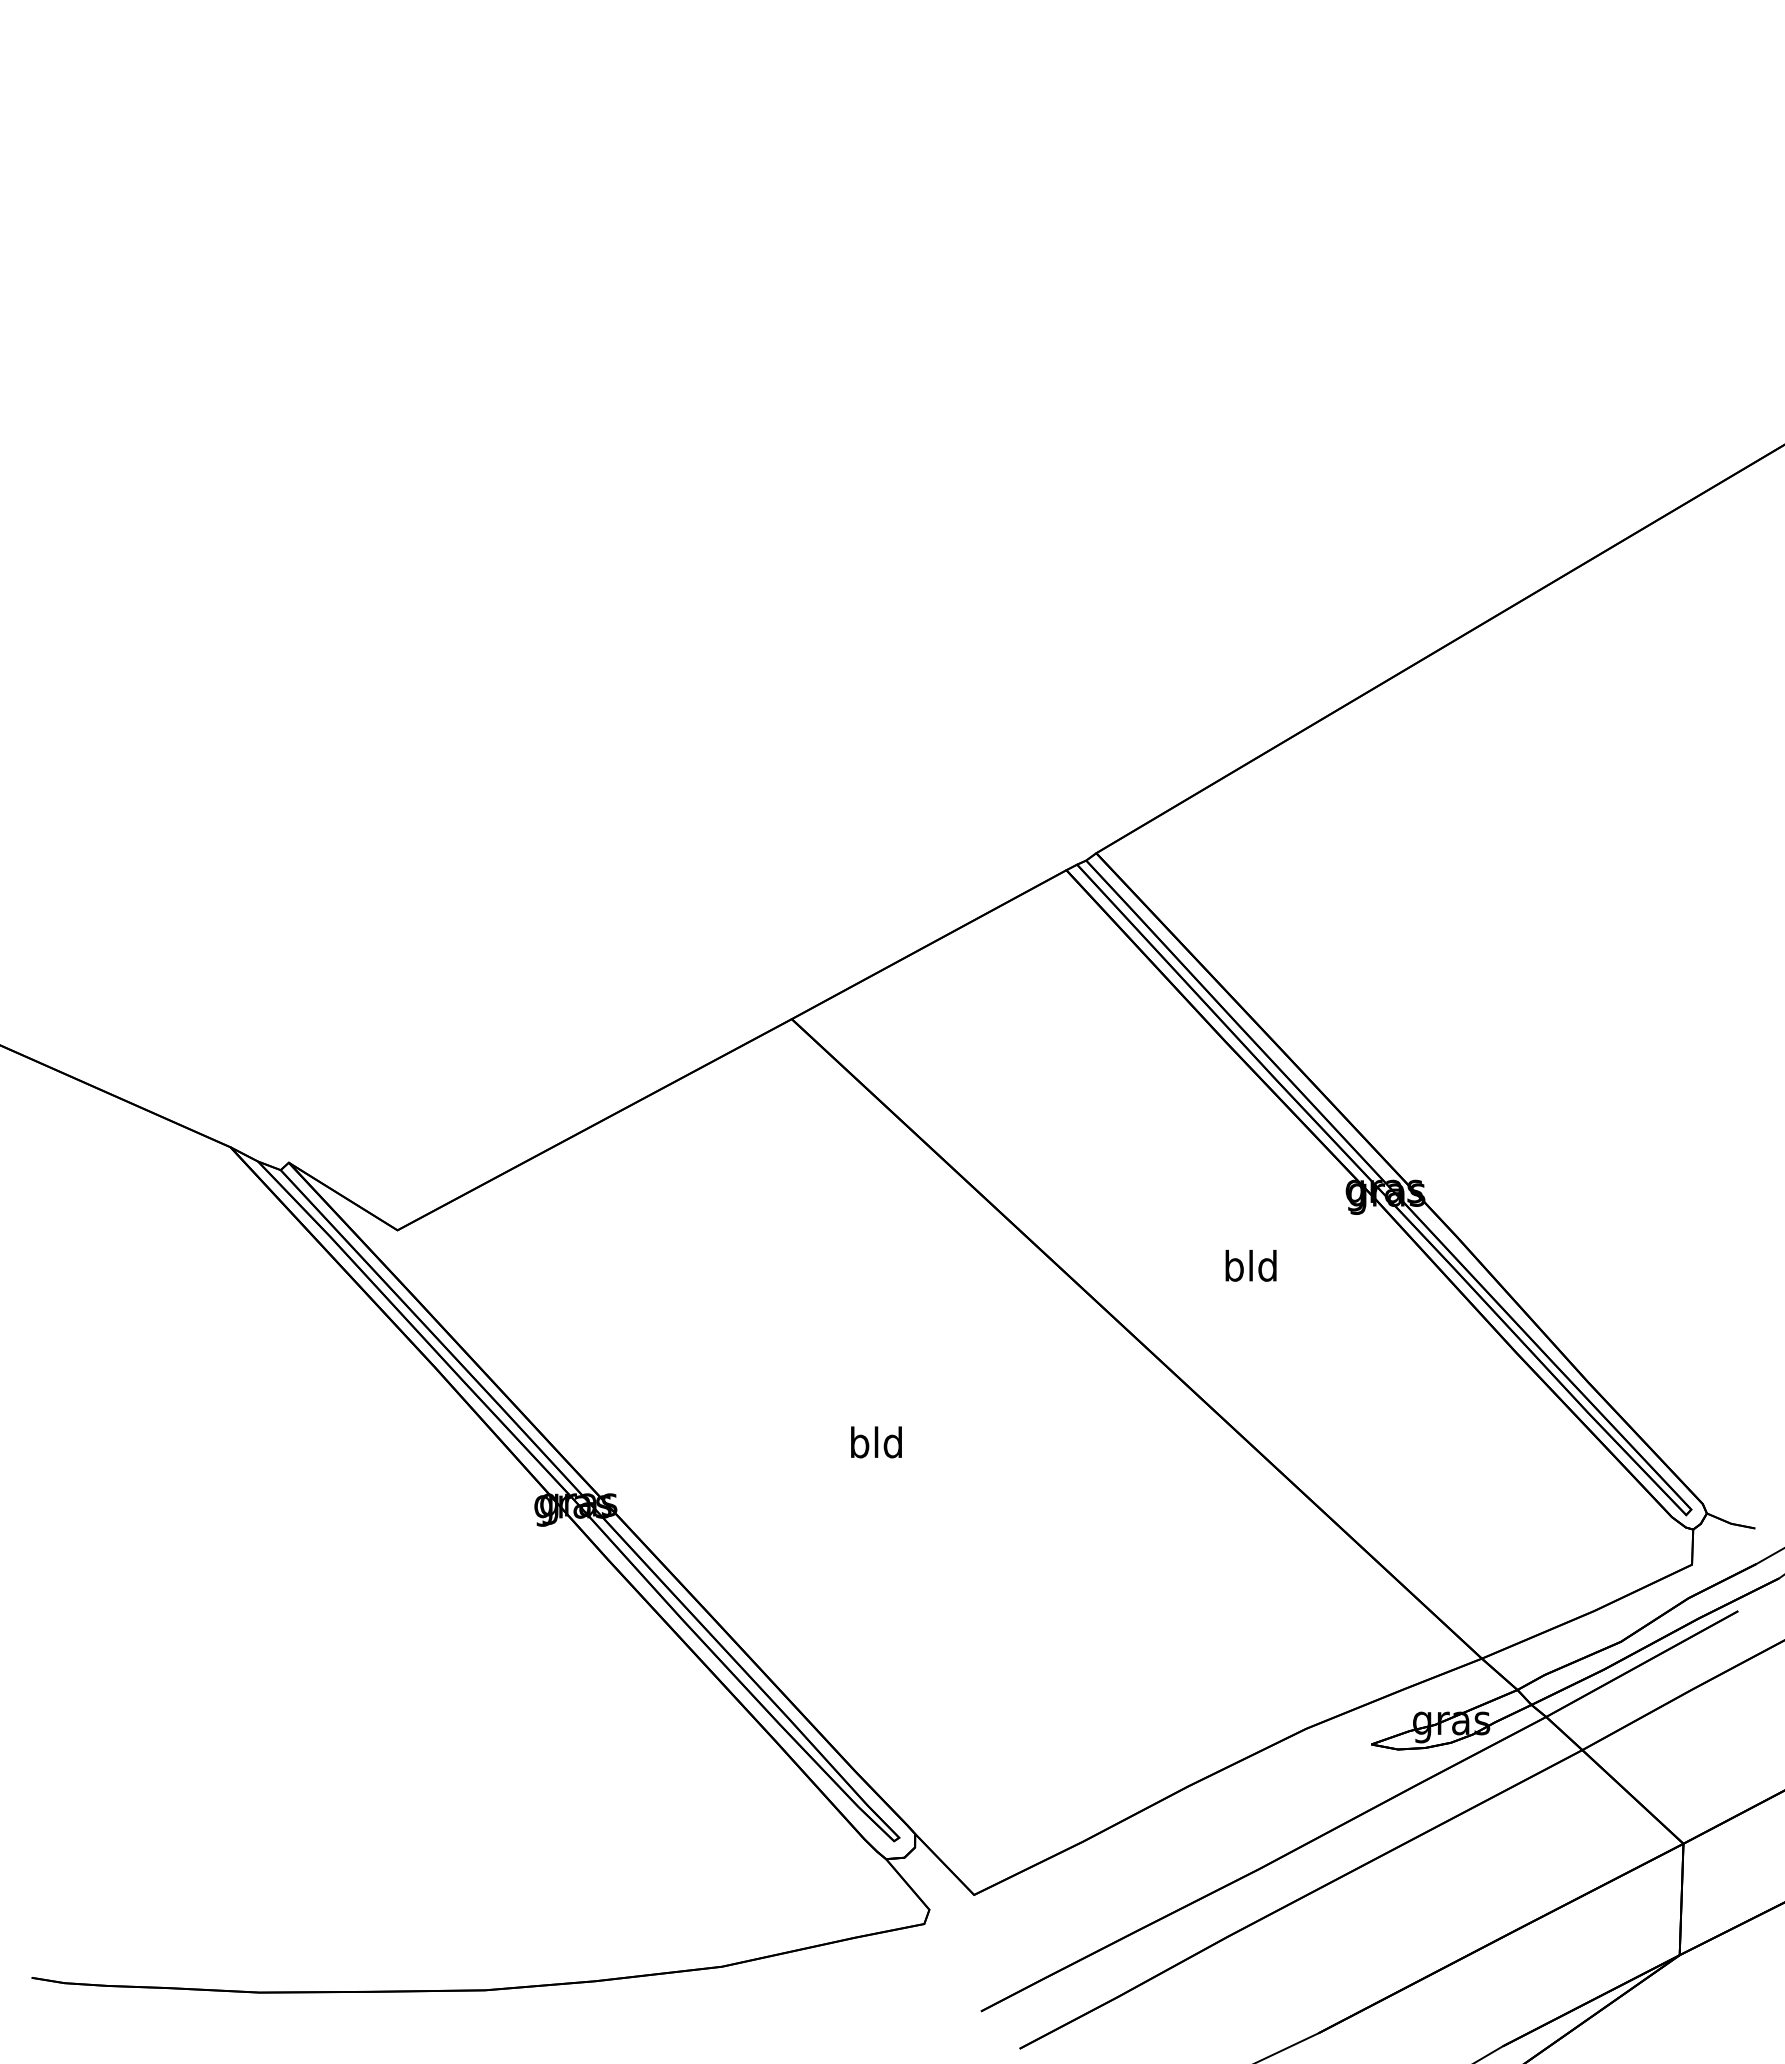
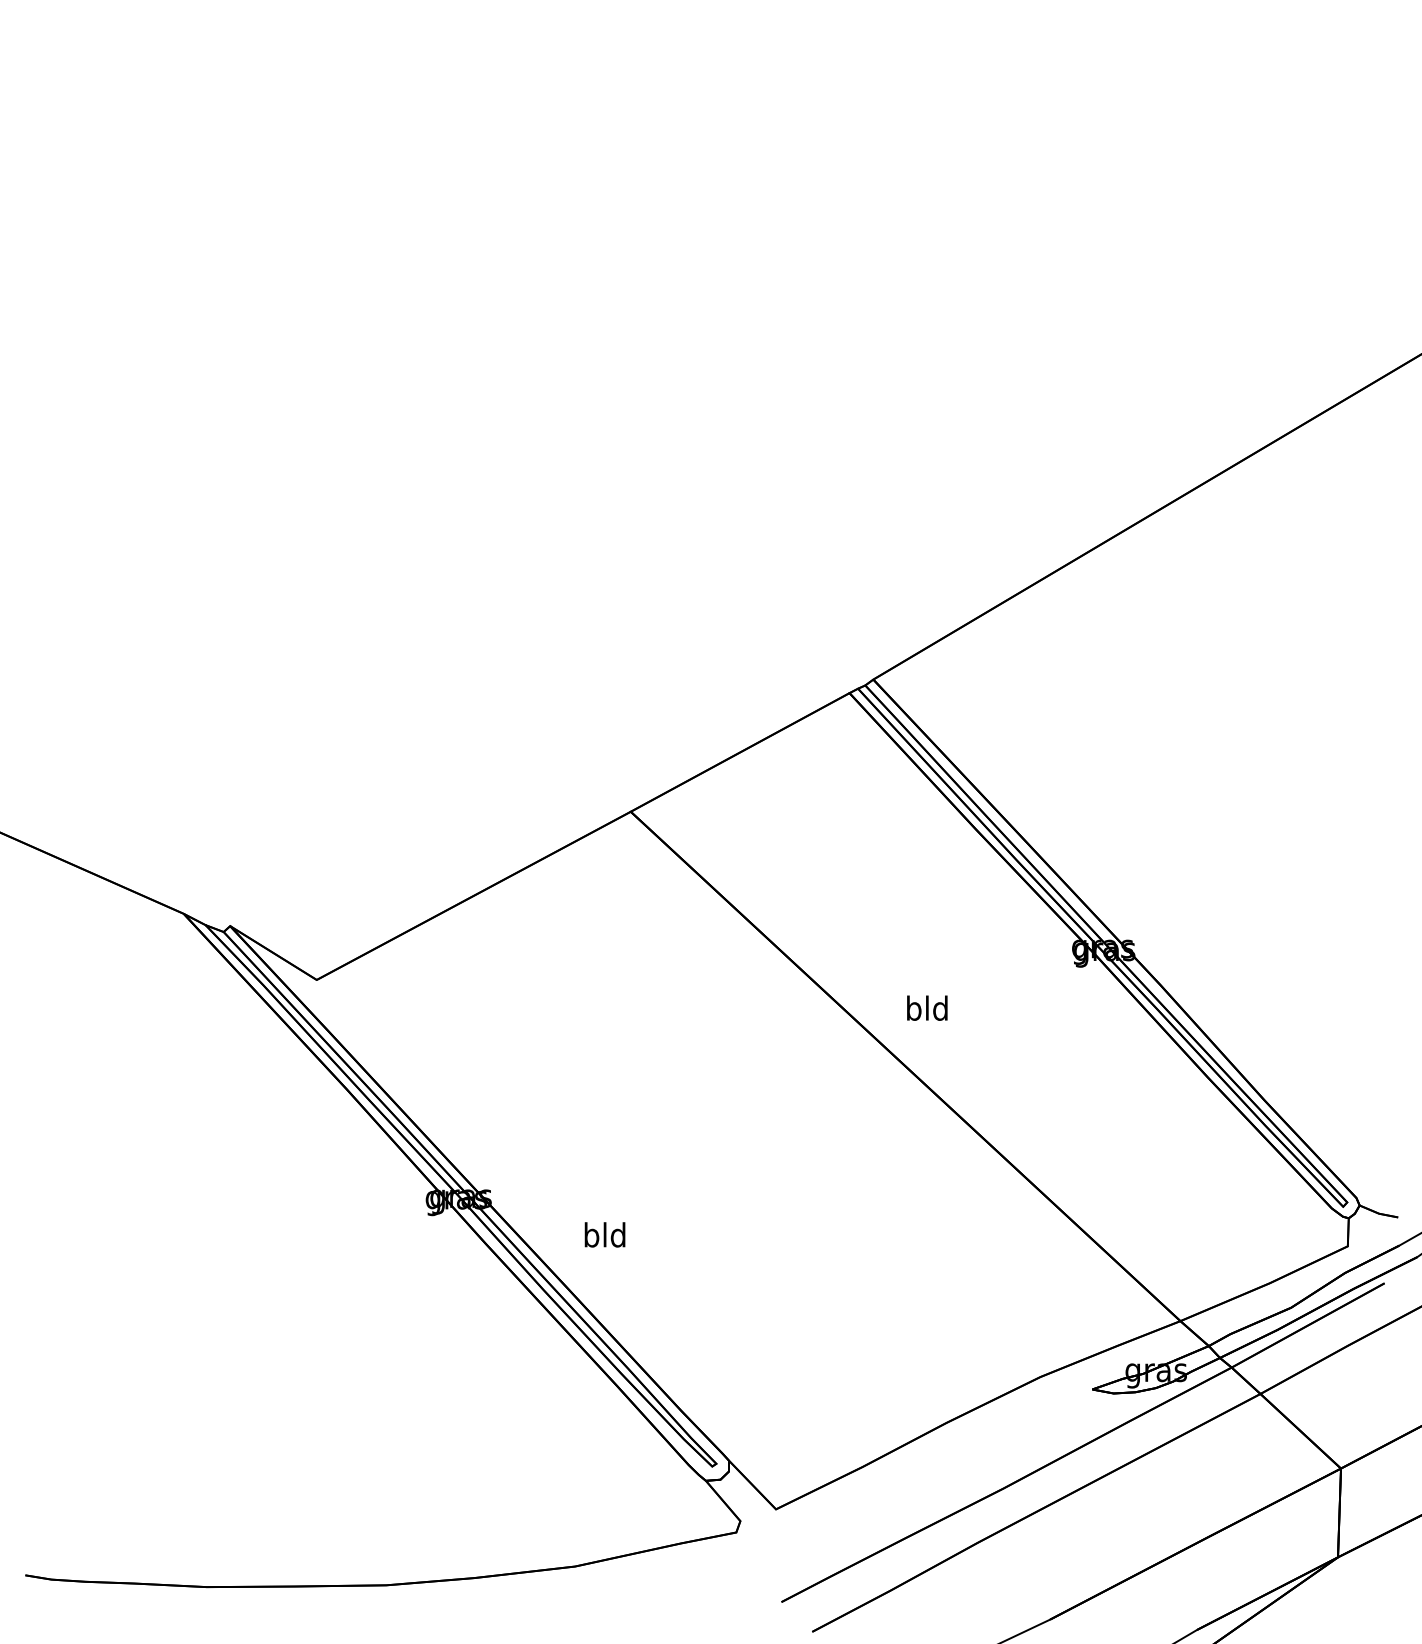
text: (1250, 1265) -> (926, 1007), moved
text: (876, 1442) -> (605, 1234), moved

